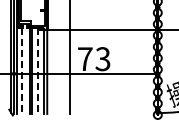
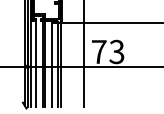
line: (22, 71) -> (36, 64), dashed -> solid
line: (37, 71) -> (51, 64), dashed -> solid

